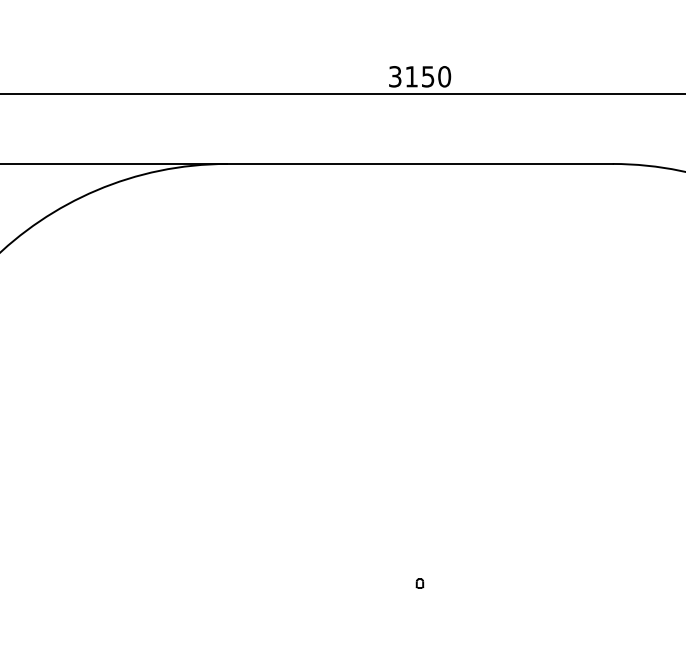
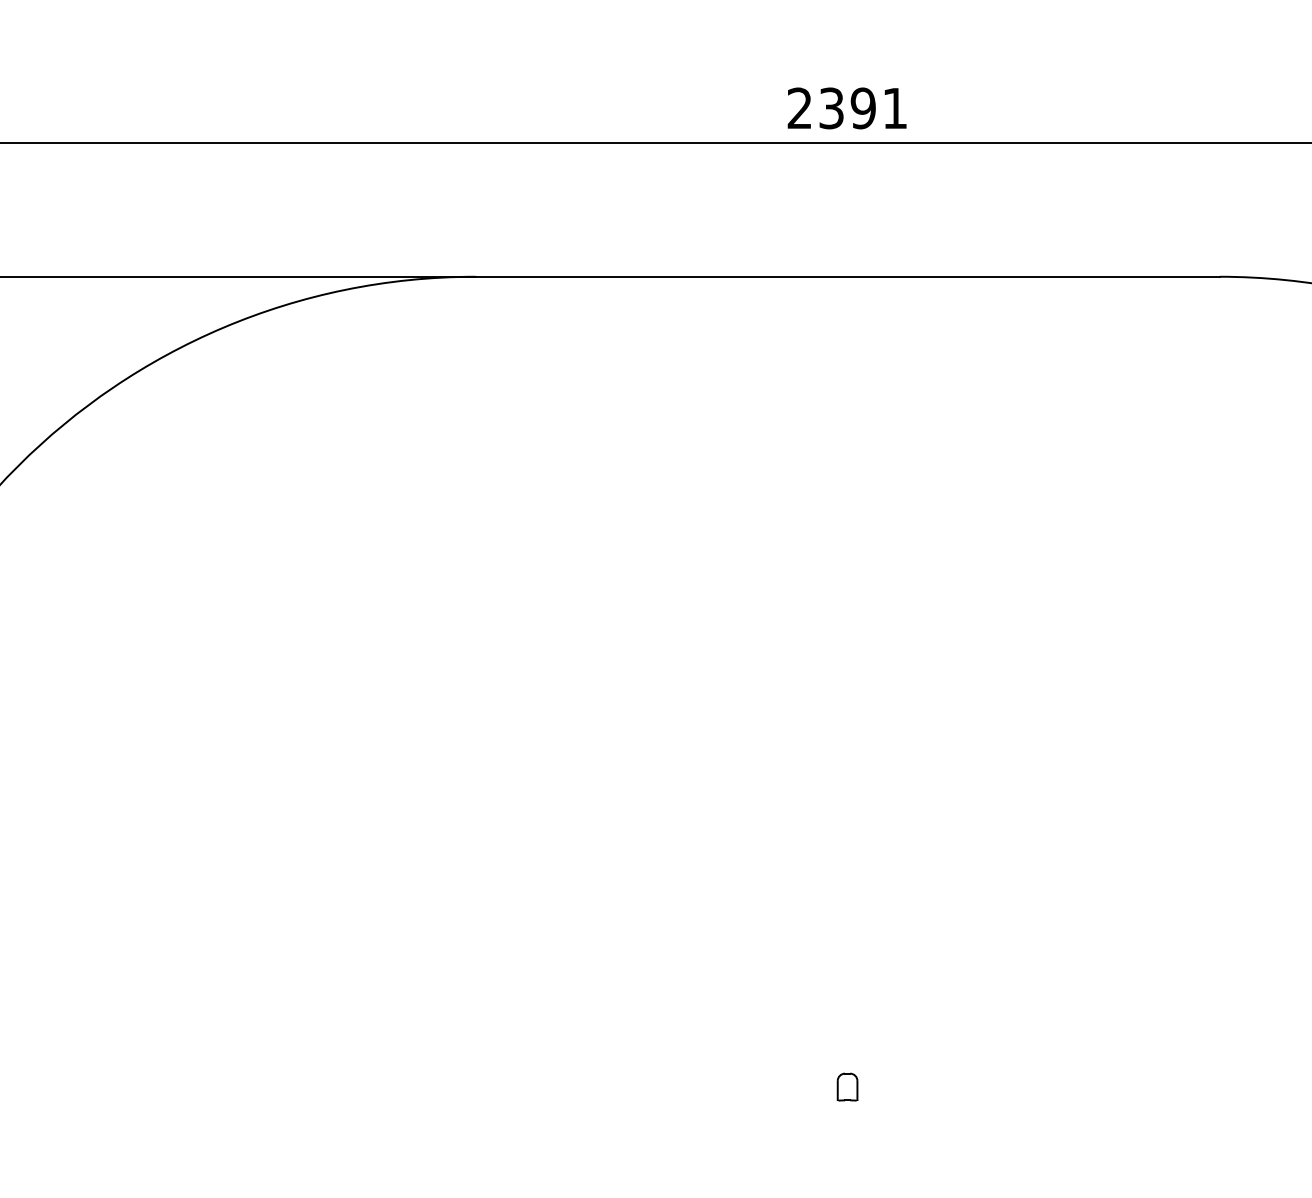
text: (420, 76) -> (848, 107), 3150 -> 2391
part: (419, 583) -> (846, 1086), size x1.6

